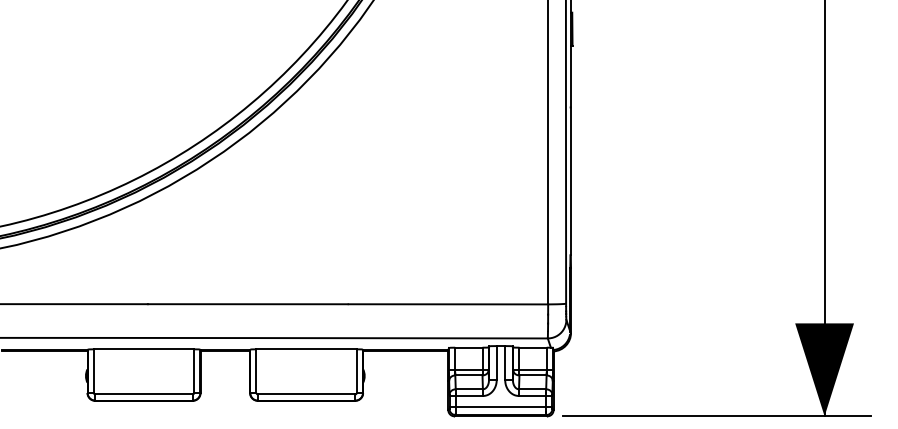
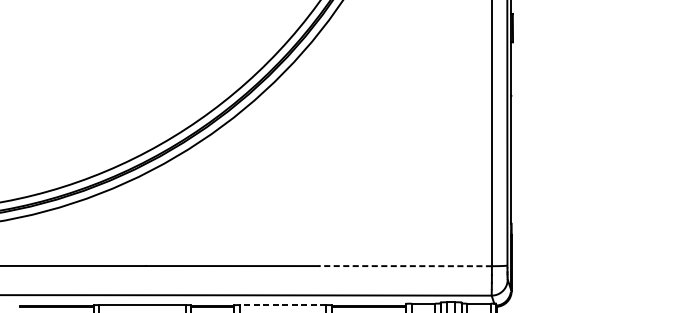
line: (448, 304) -> (405, 266), solid -> dashed
line: (306, 349) -> (282, 305), solid -> dashed

